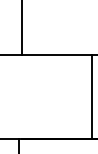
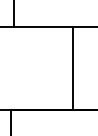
line: (91, 96) -> (72, 68), moved

